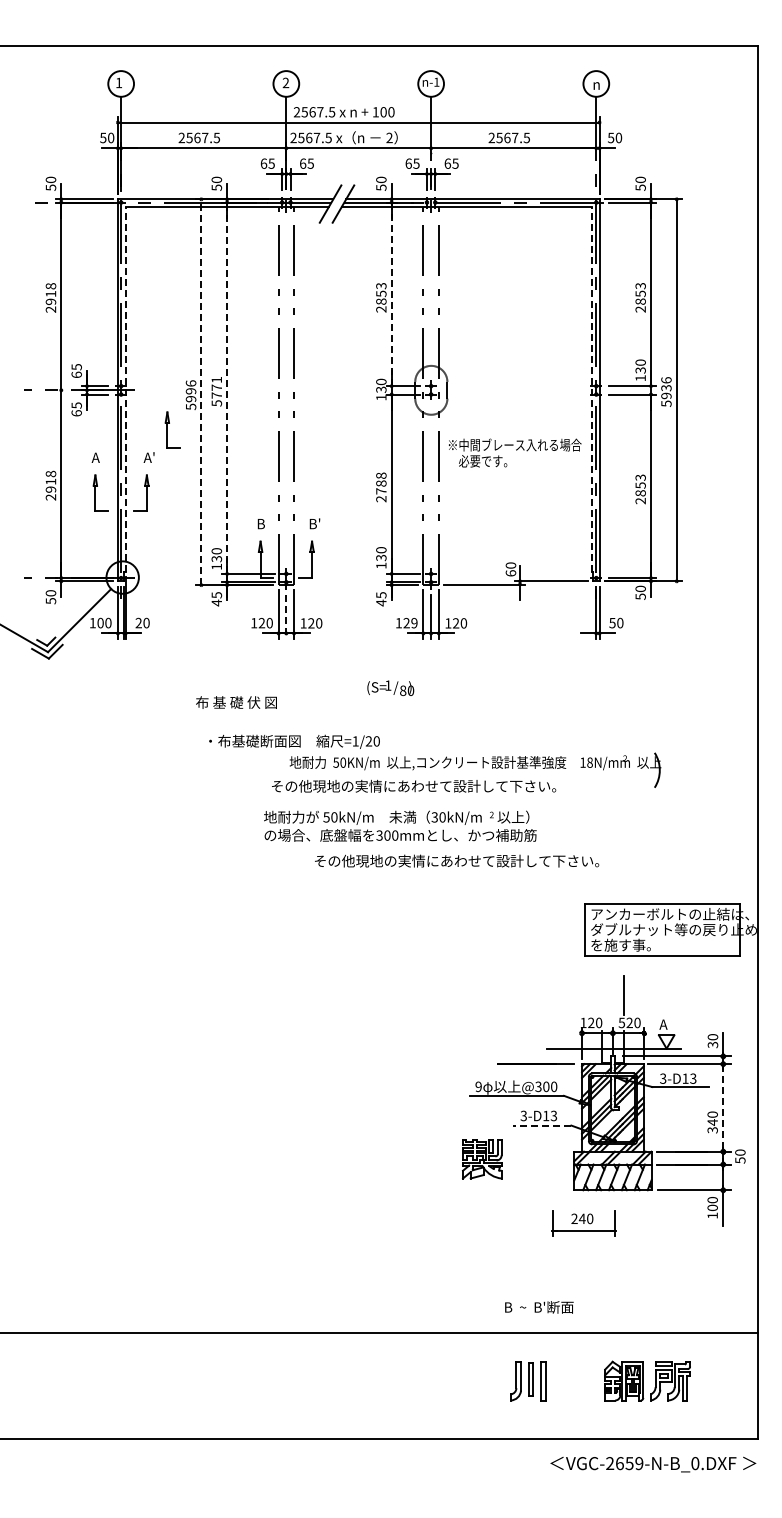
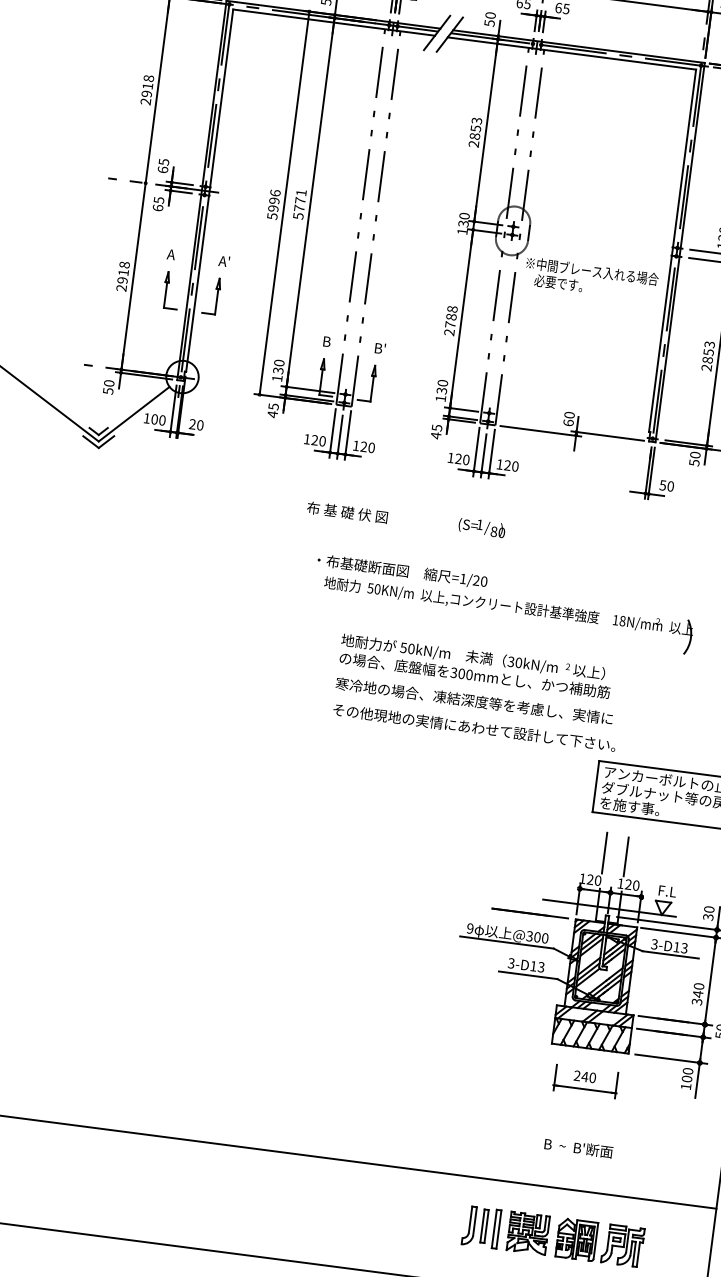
line: (391, 294) -> (485, 130), dashed -> solid
line: (227, 388) -> (310, 202), dashed -> solid
line: (125, 389) -> (209, 190), dashed -> solid
line: (591, 389) -> (672, 250), dashed -> solid
line: (201, 391) -> (284, 202), dashed -> solid
part: (172, 429) -> (251, 236), removed
text: (515, 452) -> (591, 278), moved
line: (286, 616) -> (340, 436), dashed -> solid
text: (414, 623) -> (466, 460), 129 -> 120
text: (390, 687) -> (481, 526), moved
text: (236, 702) -> (347, 512), moved
text: (294, 741) -> (402, 571), moved
text: (414, 785) -> (475, 726), moved
text: (400, 825) -> (476, 665), moved
text: (456, 860) -> (477, 701), その他現地の実情にあわせて設計して下さい。 -> 寒冷地の場合、凍結深度等を考慮し、実情に
line: (601, 994) -> (604, 852), added
text: (621, 1022) -> (620, 883), 520 -> 120
text: (668, 1024) -> (666, 891), A -> F.L
line: (723, 1107) -> (710, 980), dashed -> solid
line: (541, 1125) -> (527, 975), dashed -> solid
part: (482, 1159) -> (528, 1233), moved
part: (583, 1223) -> (585, 1081), moved
text: (539, 1307) -> (578, 1148), moved

